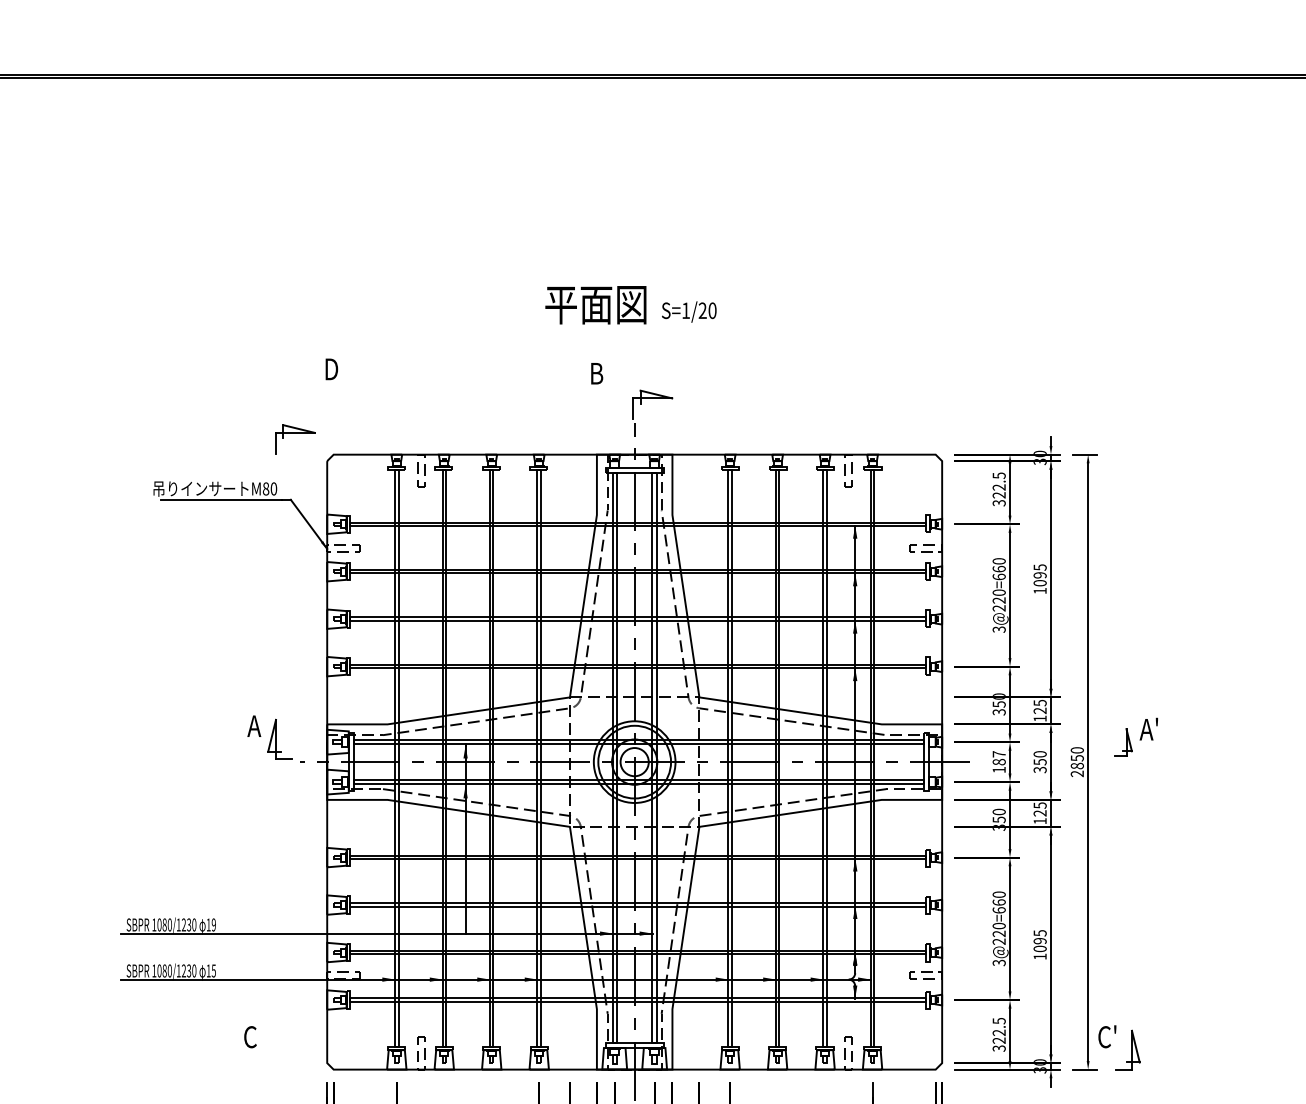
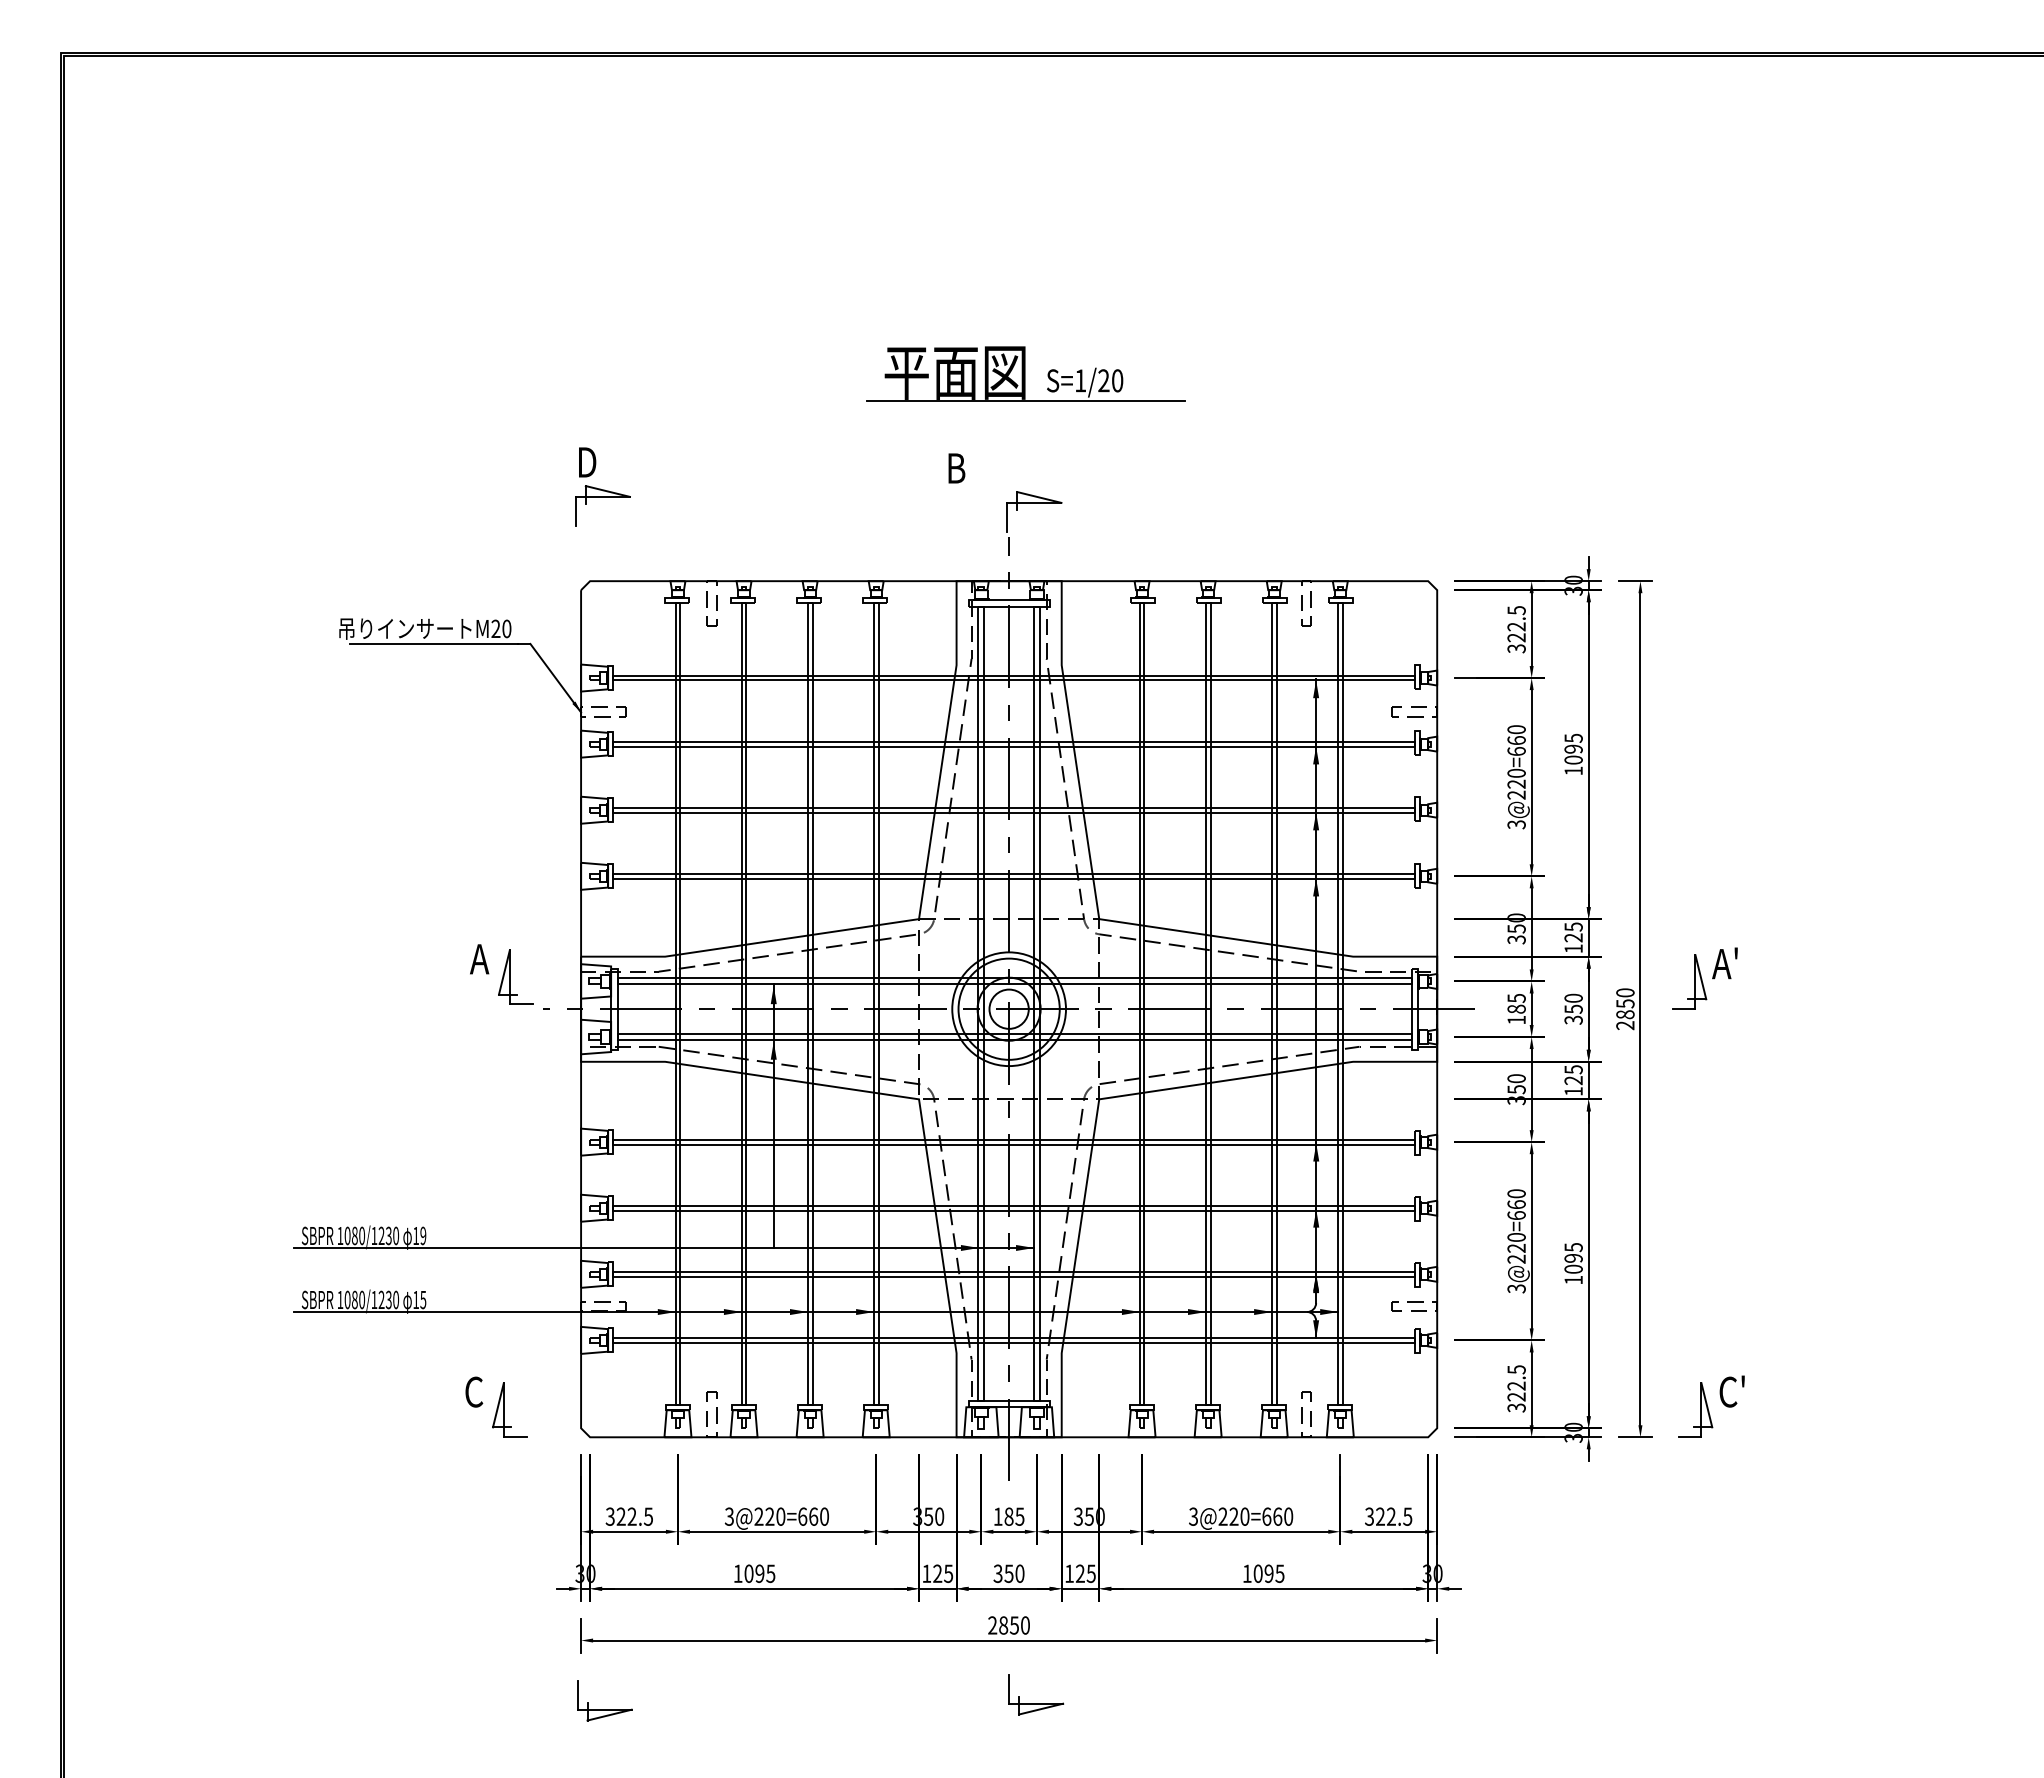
line: (647, 325) -> (1026, 401), added
part: (295, 433) -> (602, 497), moved
text: (265, 488) -> (495, 628), M80 -> M20
part: (1123, 742) -> (1689, 981), size x1.43
text: (999, 753) -> (1516, 997), 187 -> 185
text: (1106, 1036) -> (1731, 1391), moved
part: (275, 1049) -> (509, 1409), added

